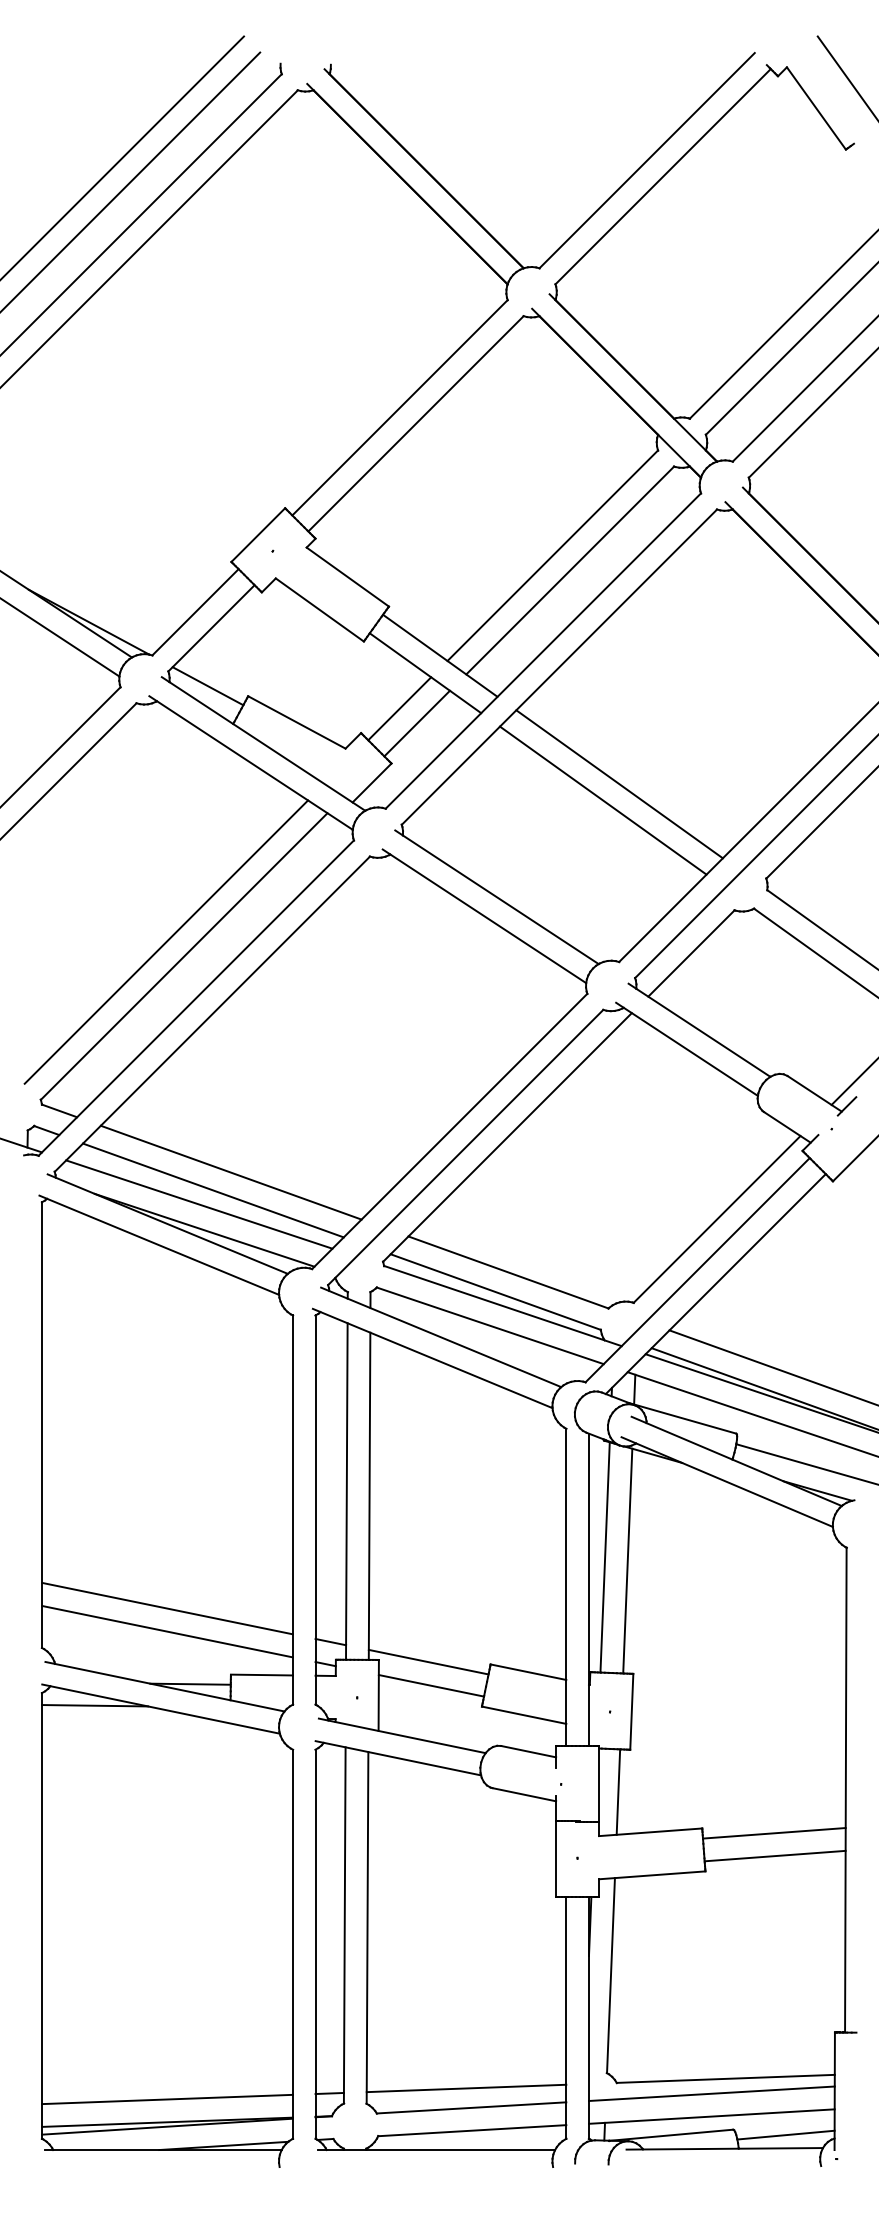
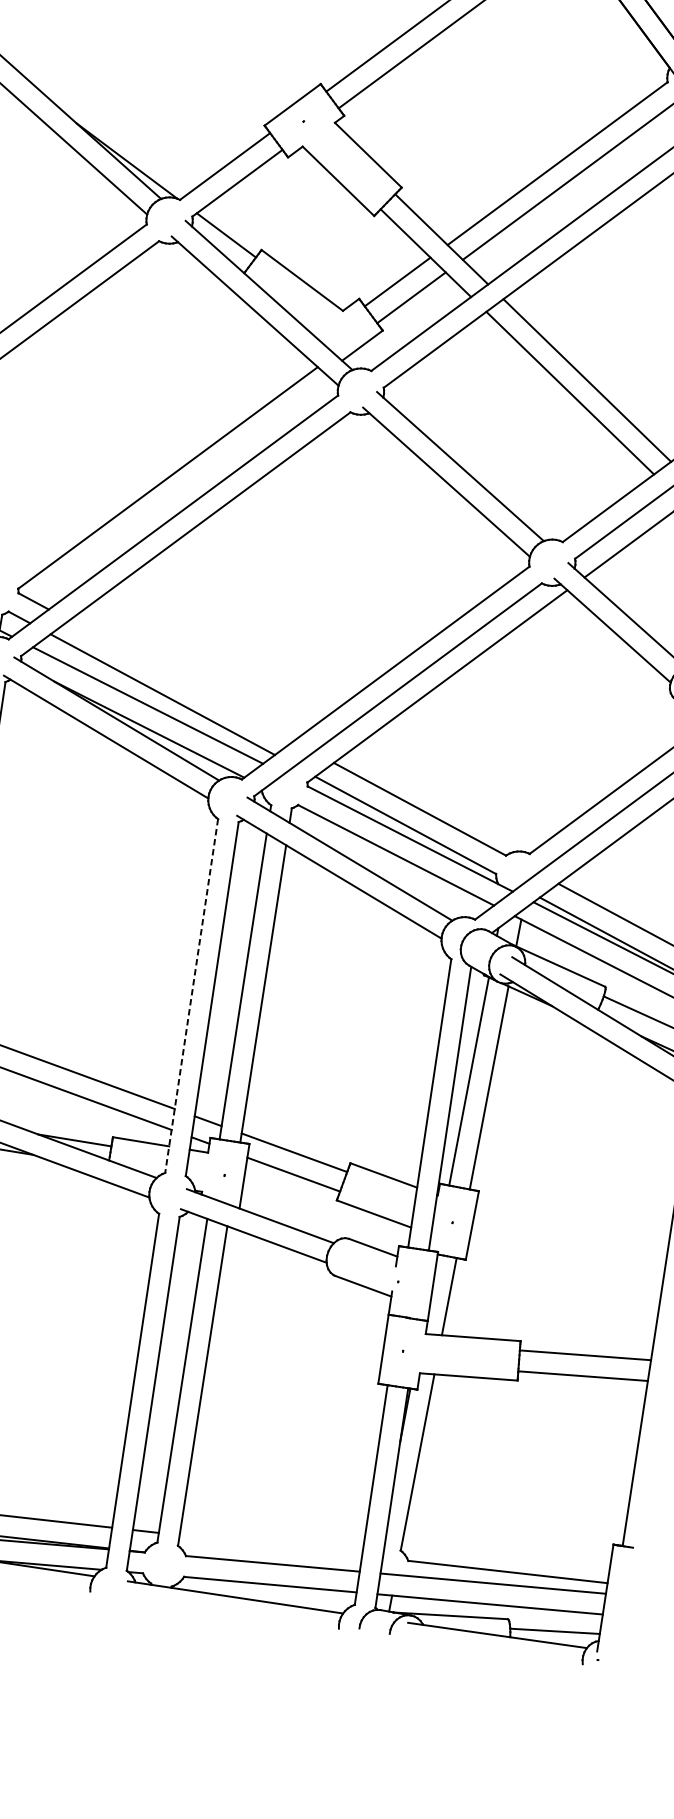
line: (166, 941) -> (153, 461), removed
line: (230, 1172) -> (180, 680), removed
line: (292, 1510) -> (191, 996), solid -> dashed
line: (466, 2088) -> (270, 1545), removed

